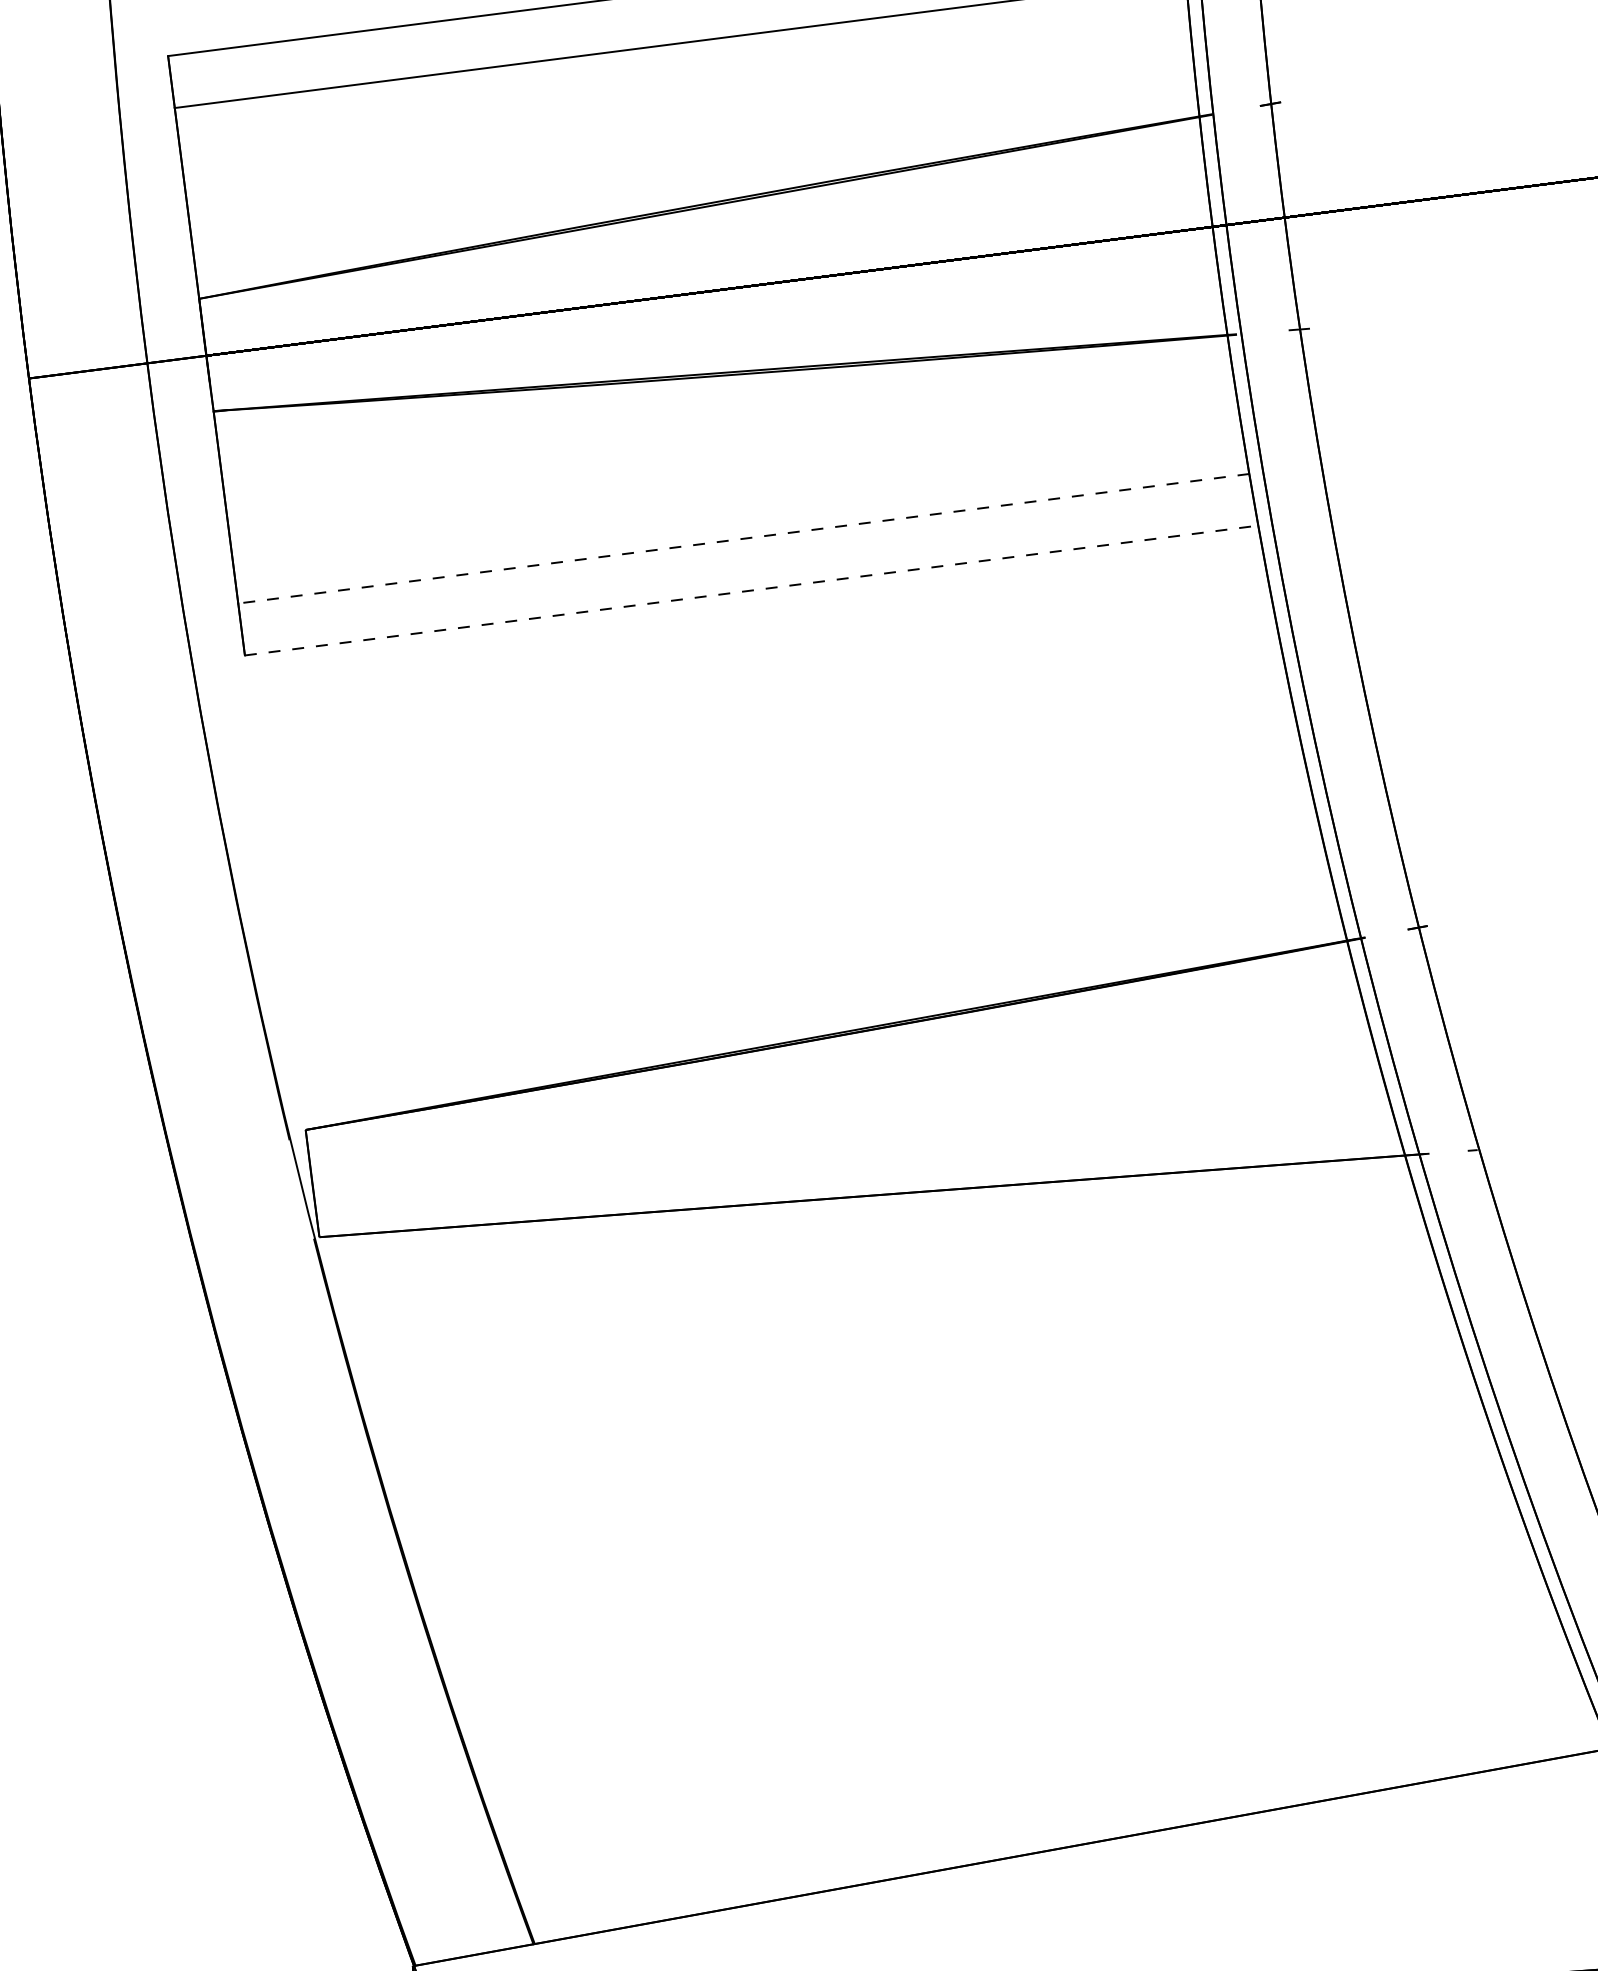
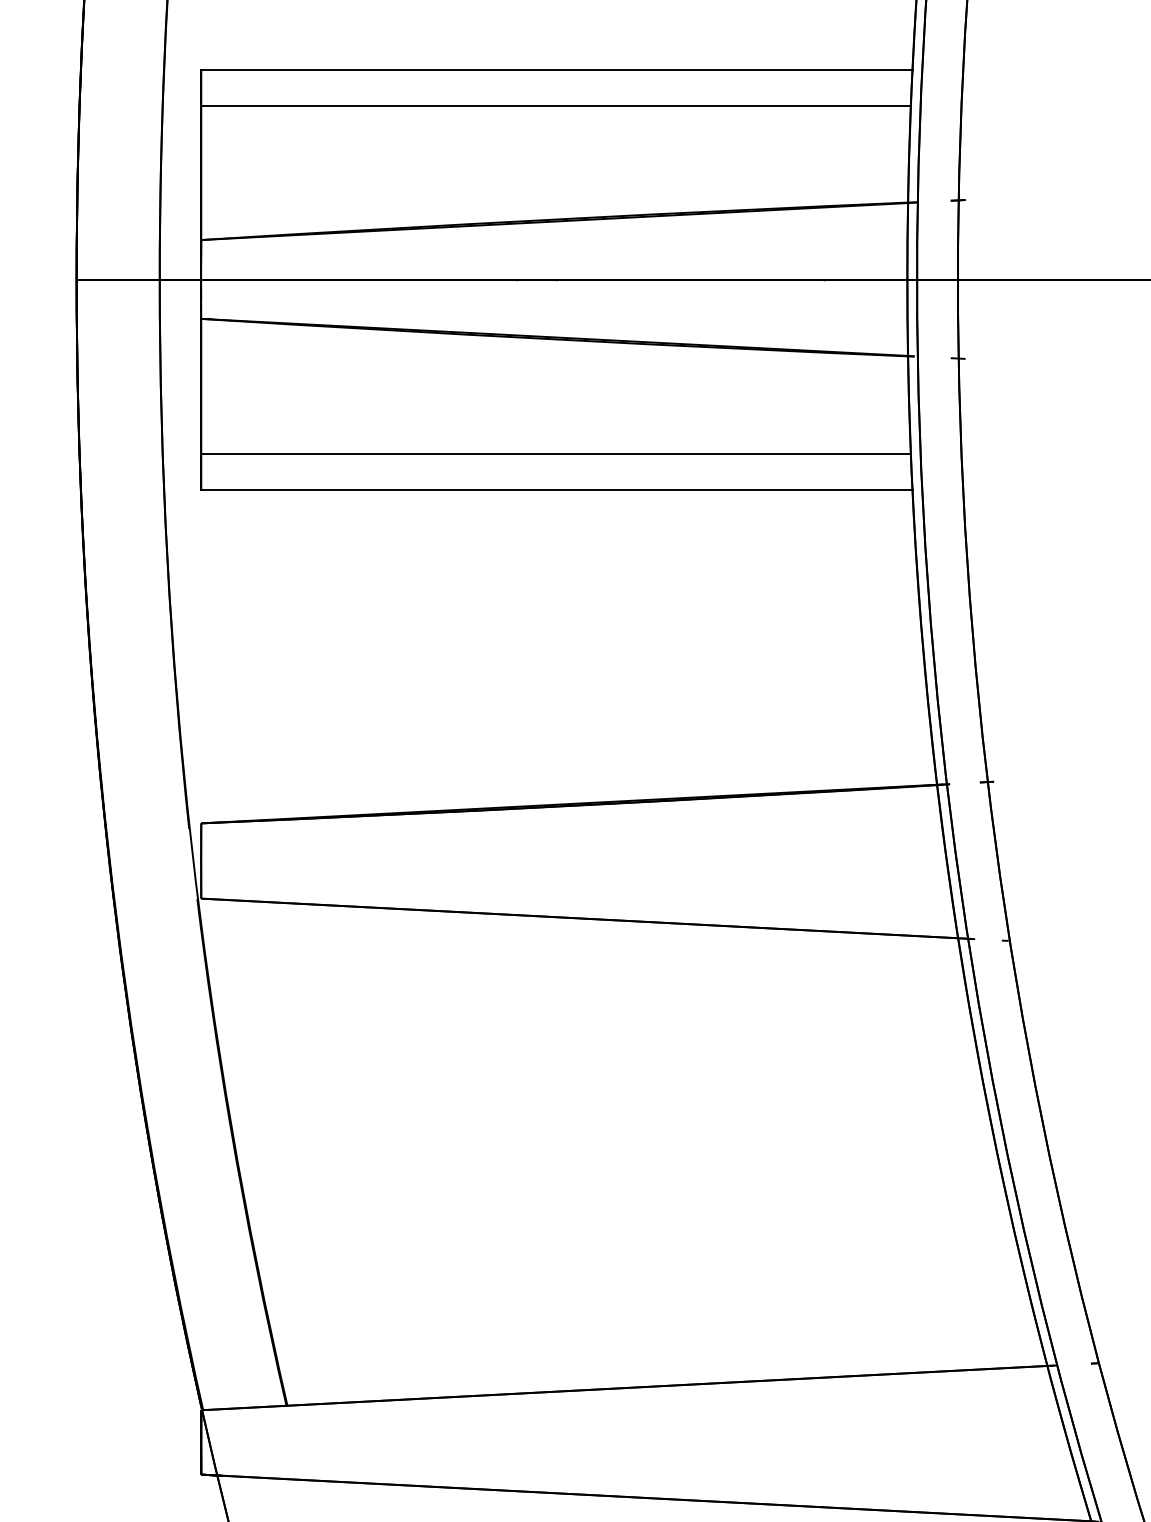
line: (744, 538) -> (556, 453), dashed -> solid
line: (751, 590) -> (556, 490), dashed -> solid

